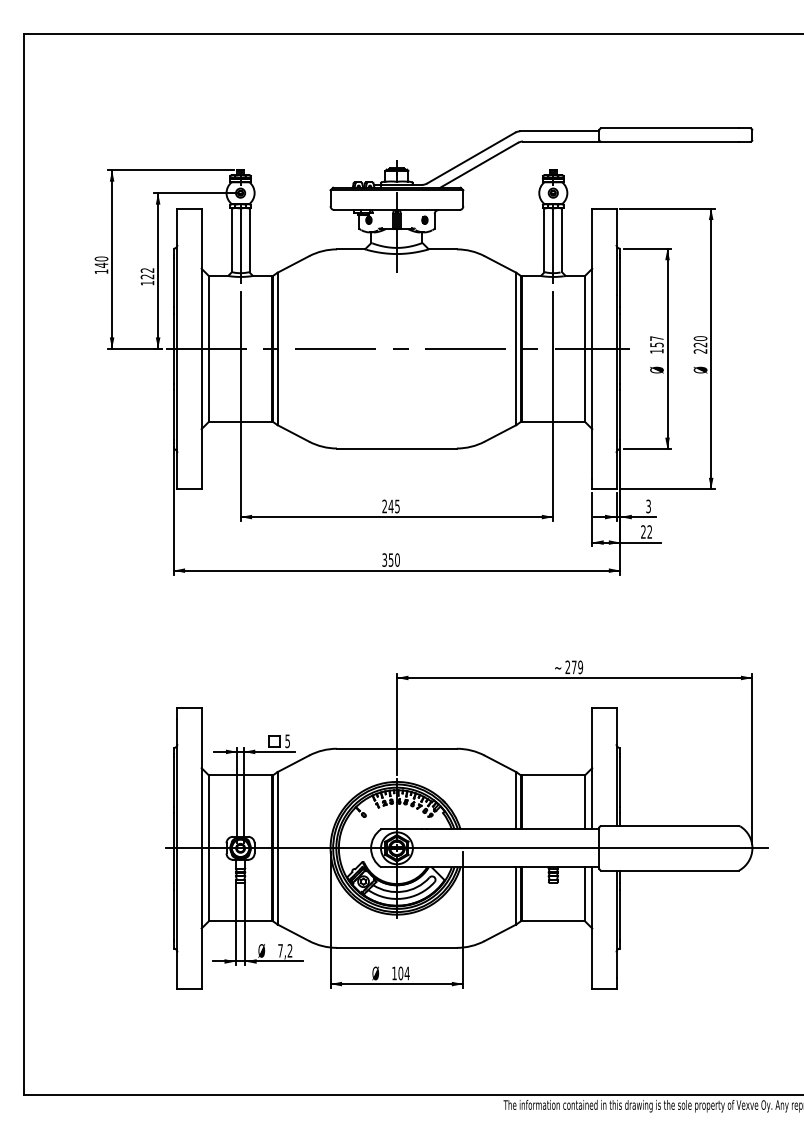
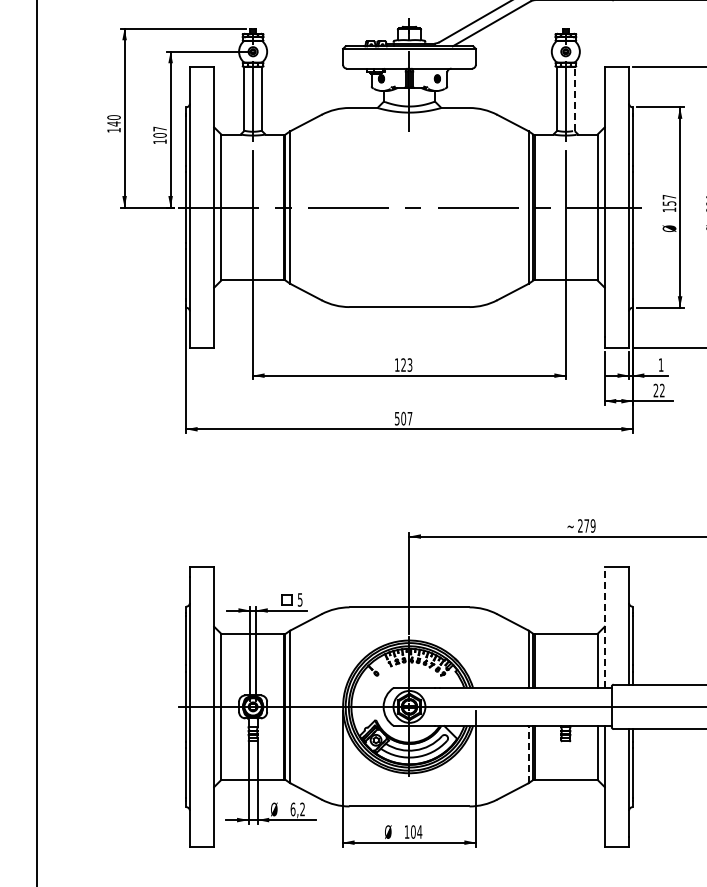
line: (562, 239) -> (575, 98), solid -> dashed
text: (147, 273) -> (160, 132), 122 -> 107
text: (390, 506) -> (403, 365), 245 -> 123
text: (648, 506) -> (661, 365), 3 -> 1
text: (390, 559) -> (403, 418), 350 -> 507
line: (592, 768) -> (605, 627), solid -> dashed
line: (516, 895) -> (529, 754), solid -> dashed
text: (280, 950) -> (293, 809), 7,2 -> 6,2

